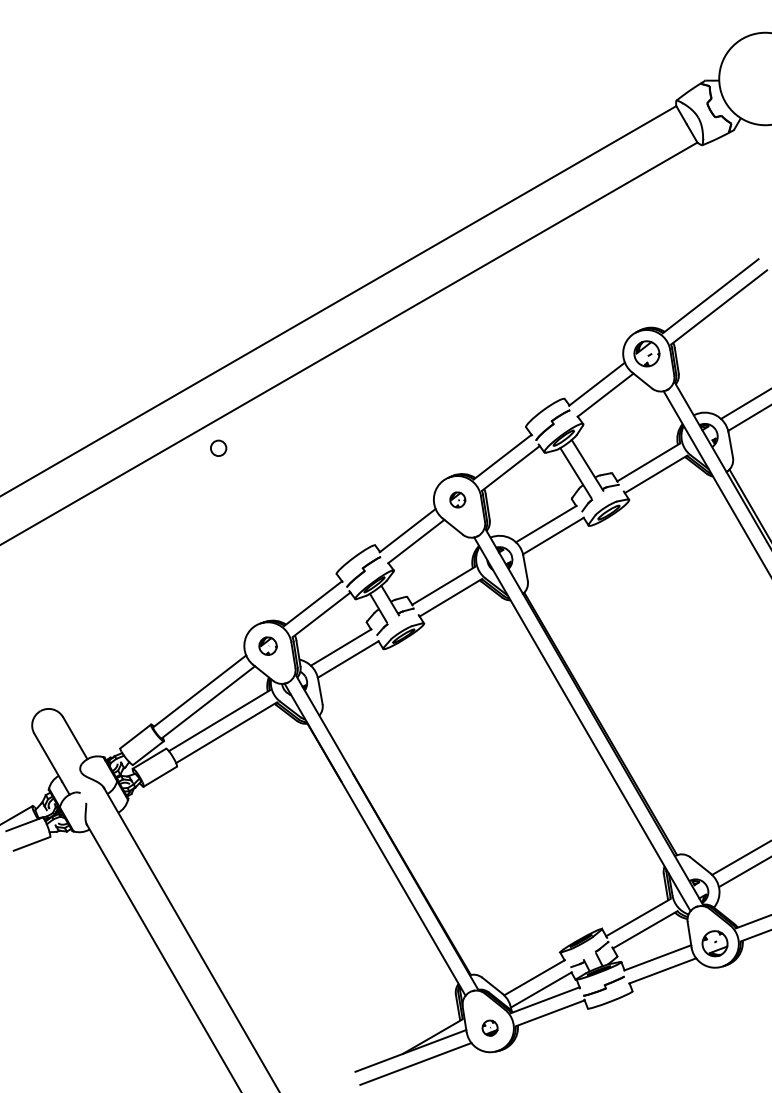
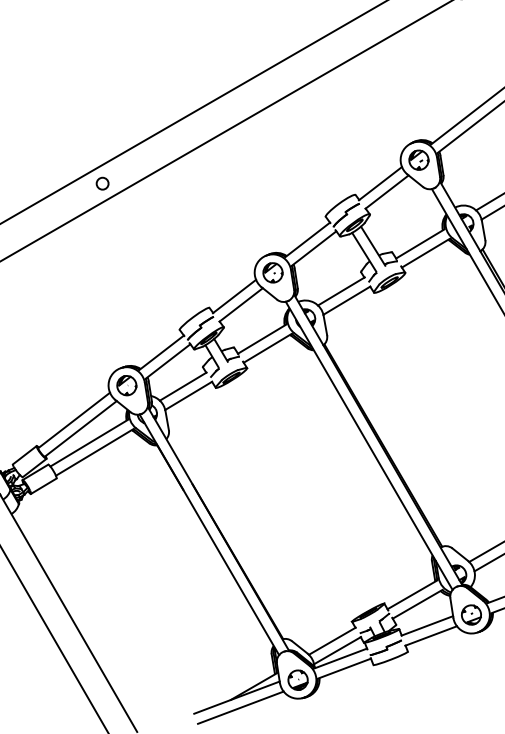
circle: (218, 447) -> (102, 183), moved
part: (457, 499) -> (272, 272), size x1.67
part: (267, 645) -> (126, 385), size x1.43
part: (489, 1027) -> (297, 679), size x1.67

